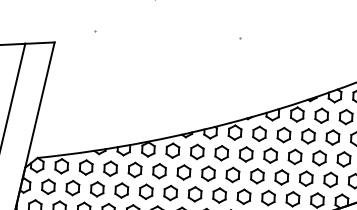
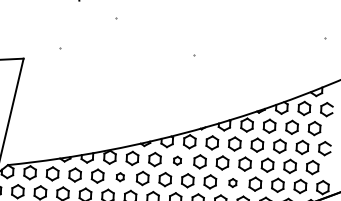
part: (221, 152) -> (177, 160), size x0.6
part: (159, 170) -> (120, 176), size x0.6
part: (281, 176) -> (232, 182), size x0.6

